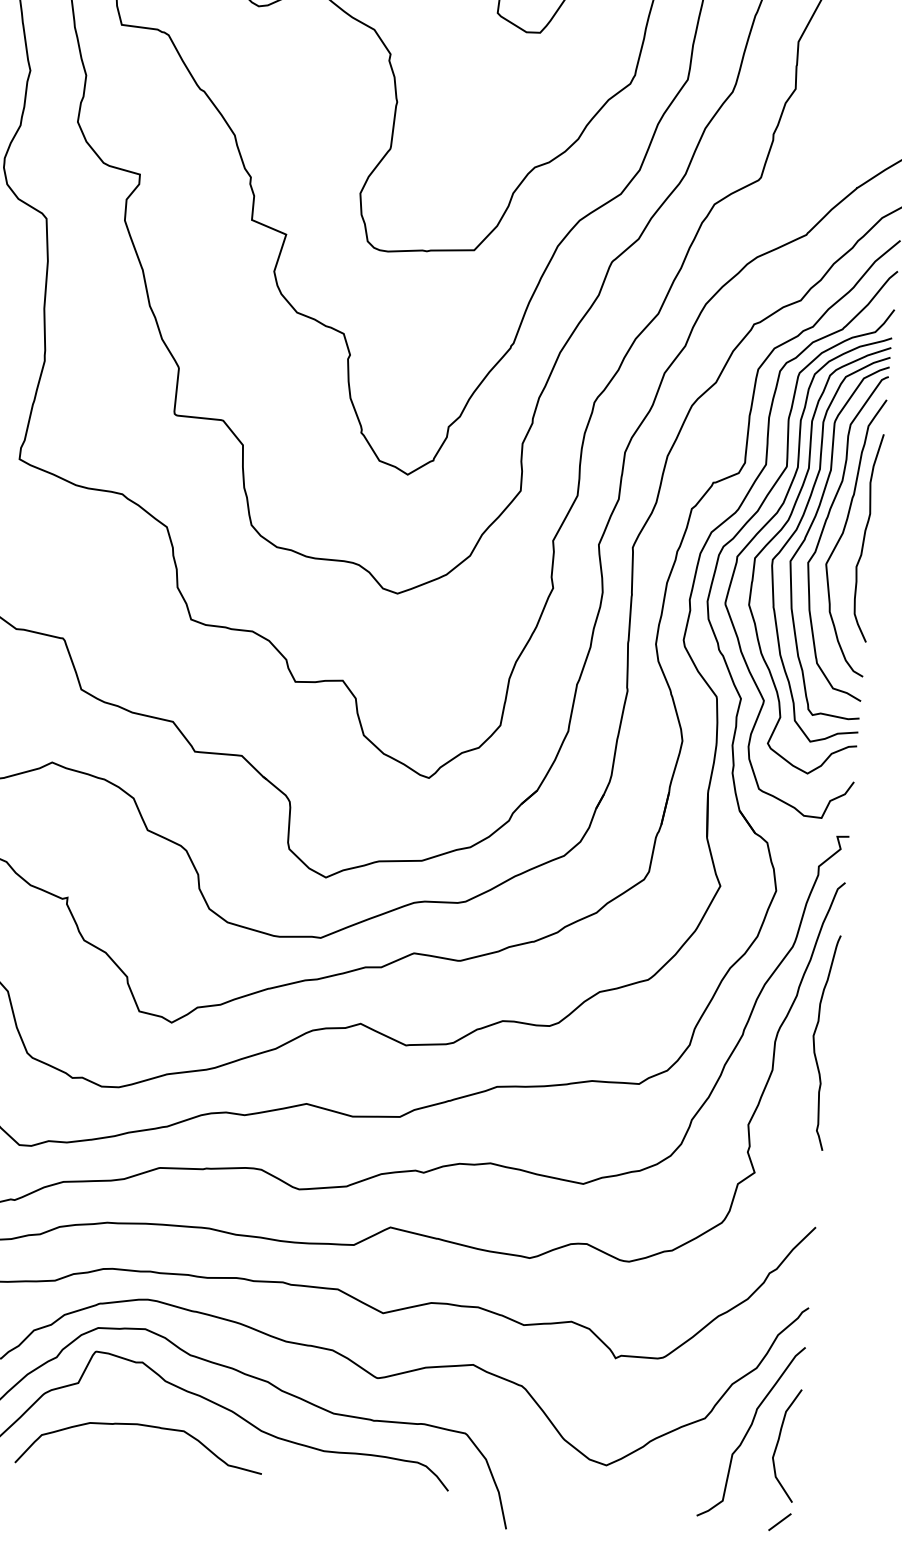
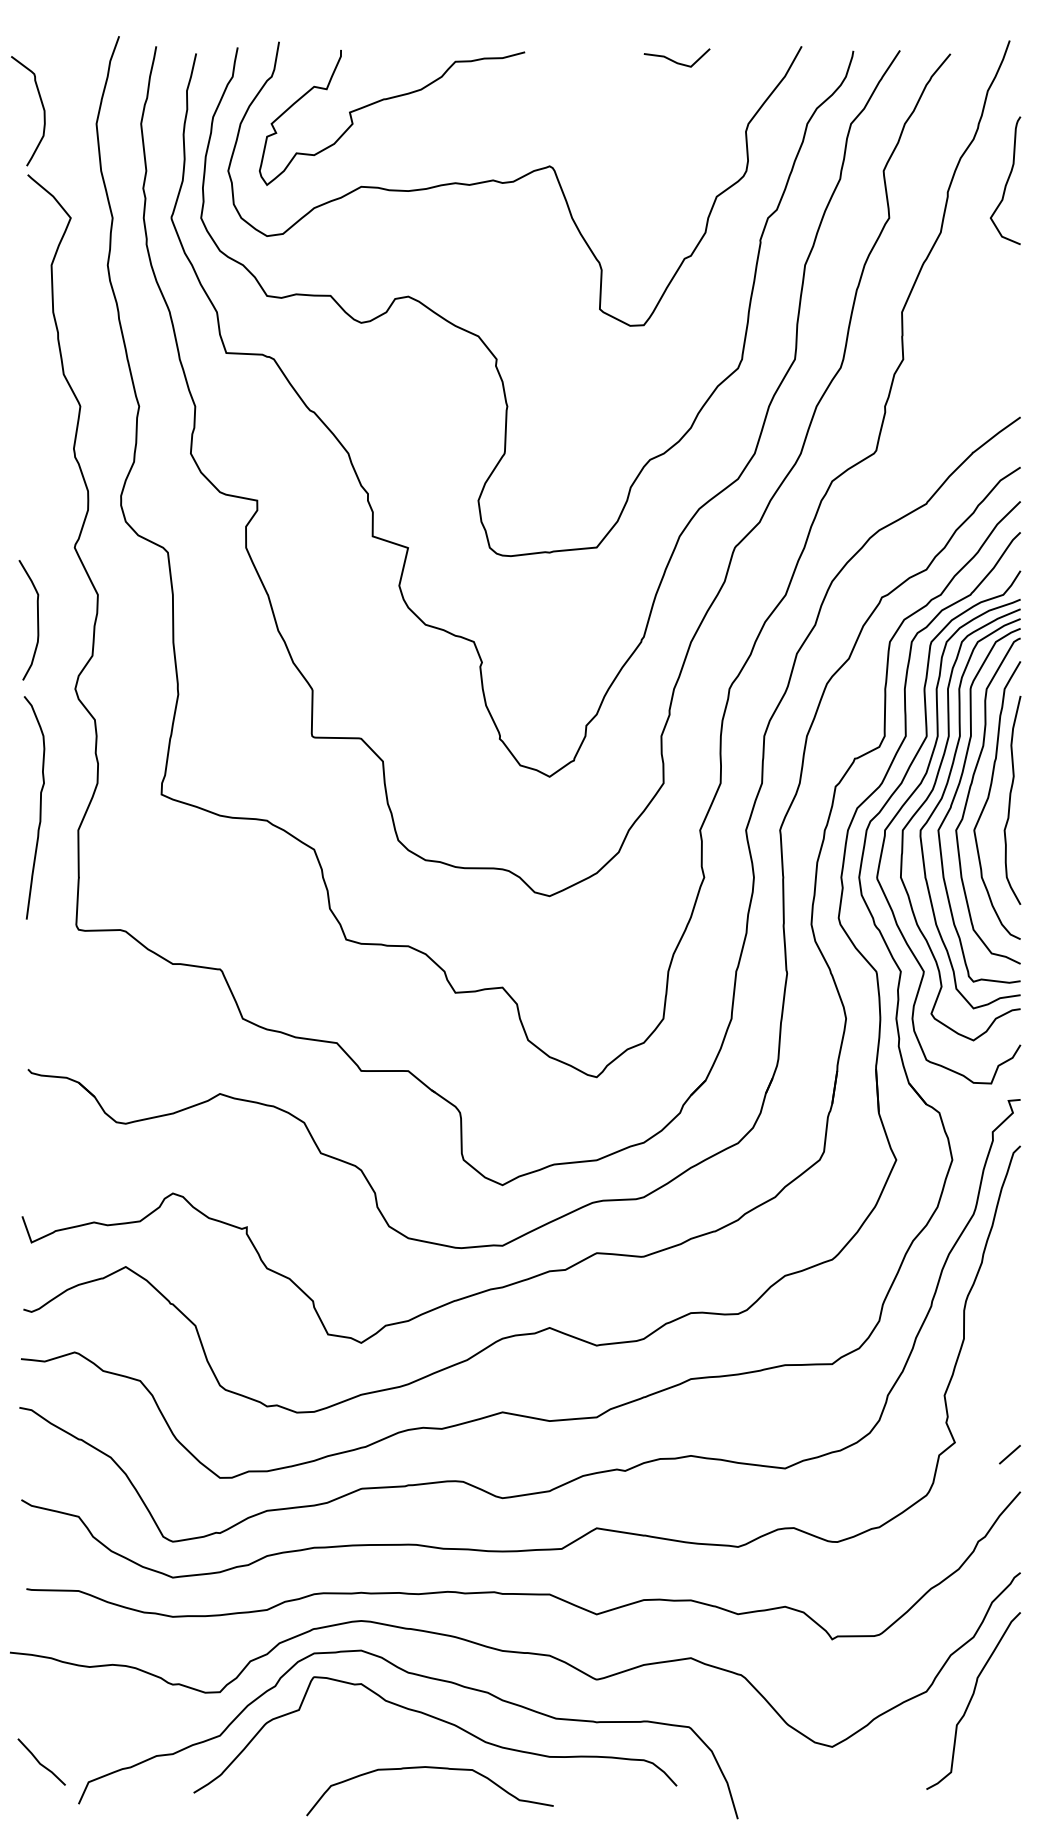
curve: (815, 1045) -> (1004, 1310), removed
curve: (141, 1426) -> (429, 1768), moved
curve: (779, 1441) -> (1002, 1708), removed
line: (779, 1521) -> (1009, 1454), moved

